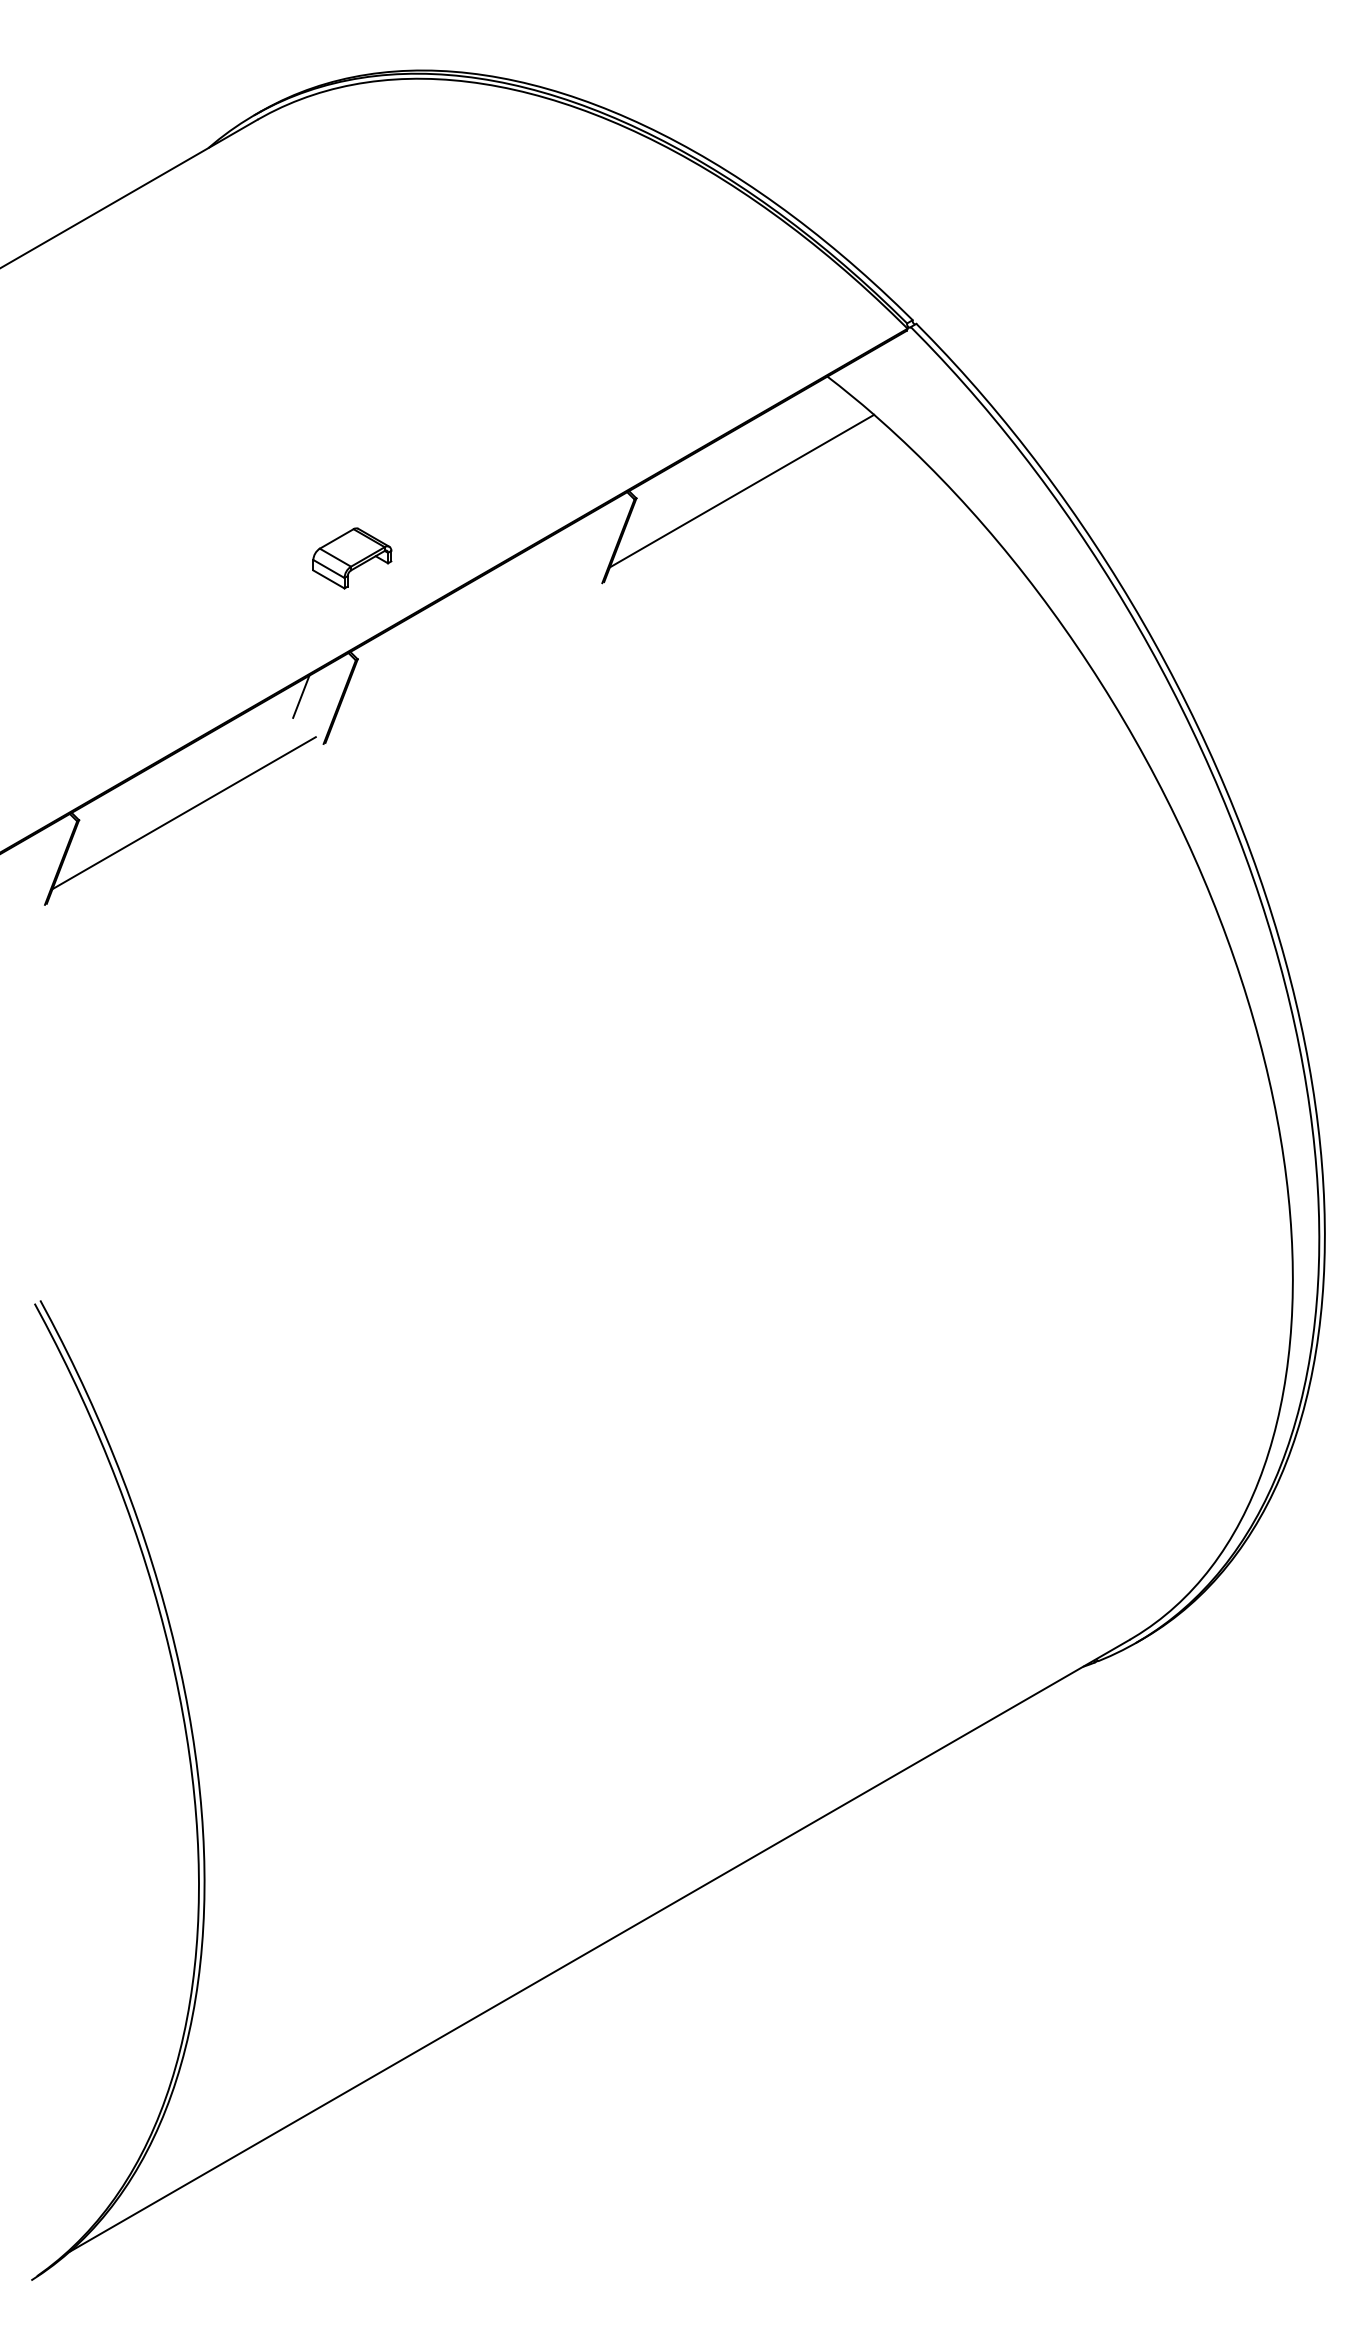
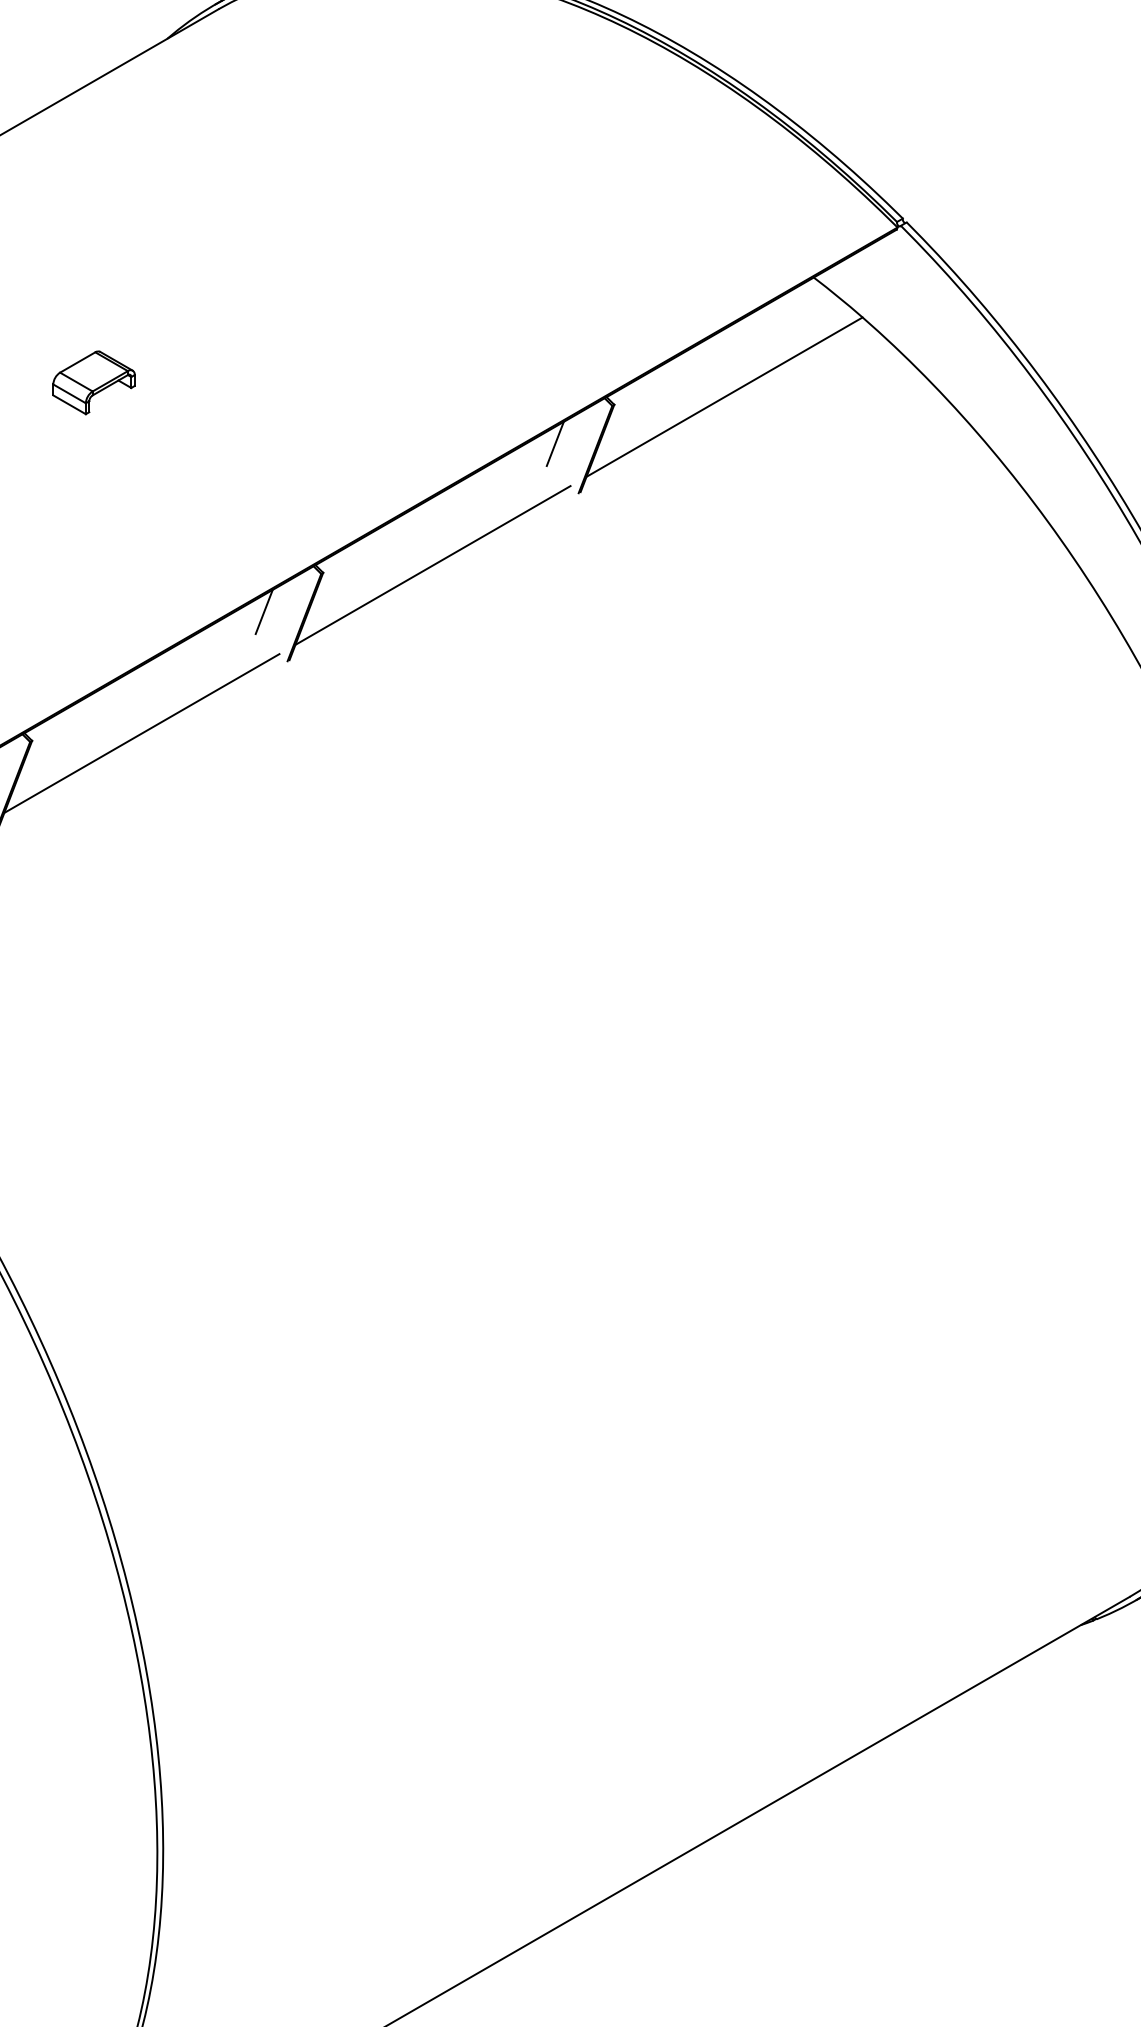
line: (579, 535) -> (554, 443), added
part: (352, 558) -> (94, 382), moved
line: (462, 652) -> (432, 565), added

